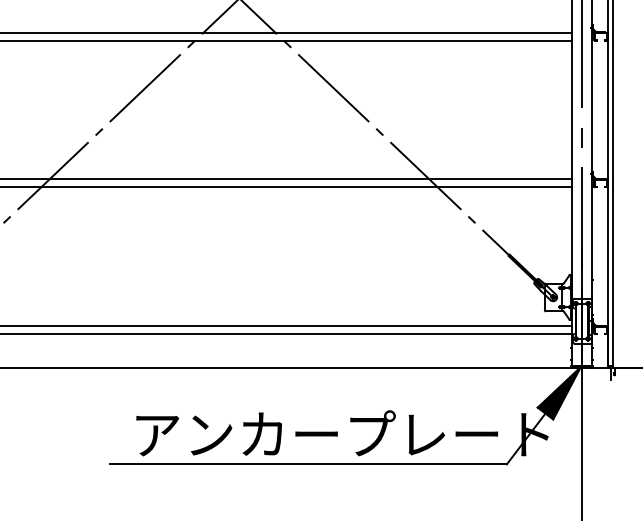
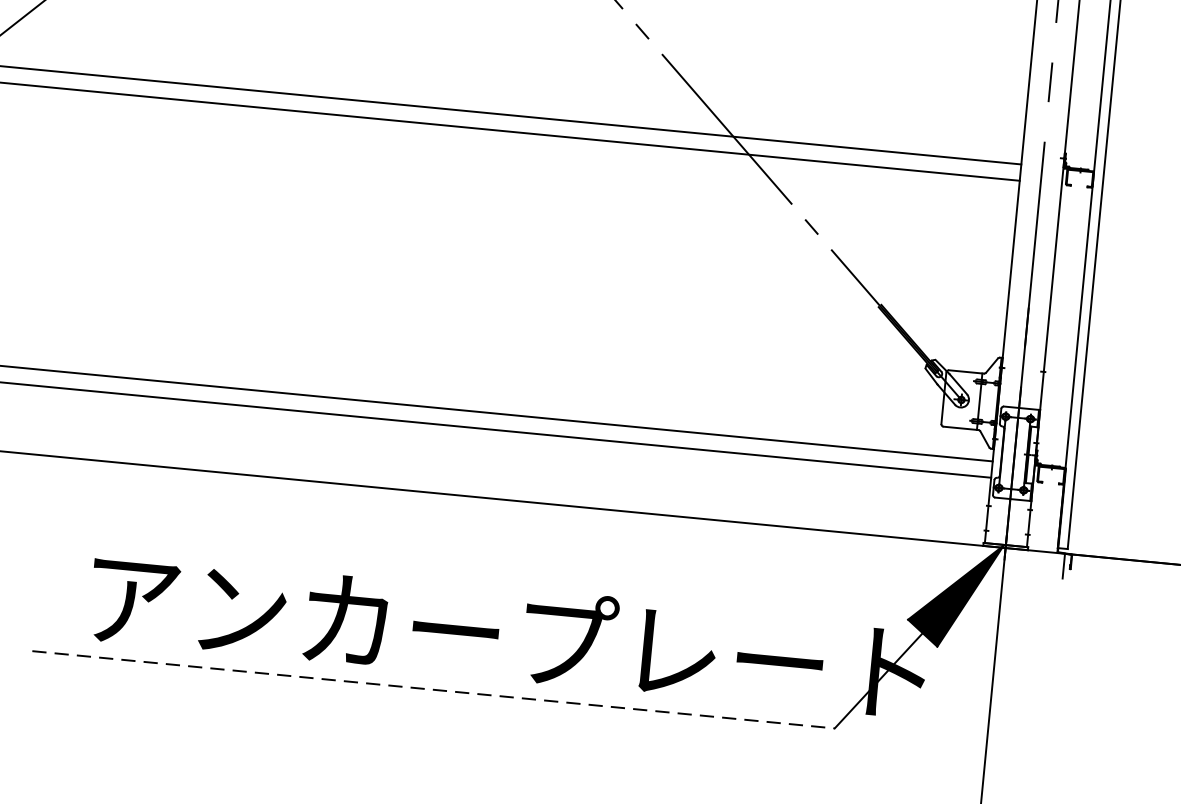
line: (309, 464) -> (435, 690), solid -> dashed

